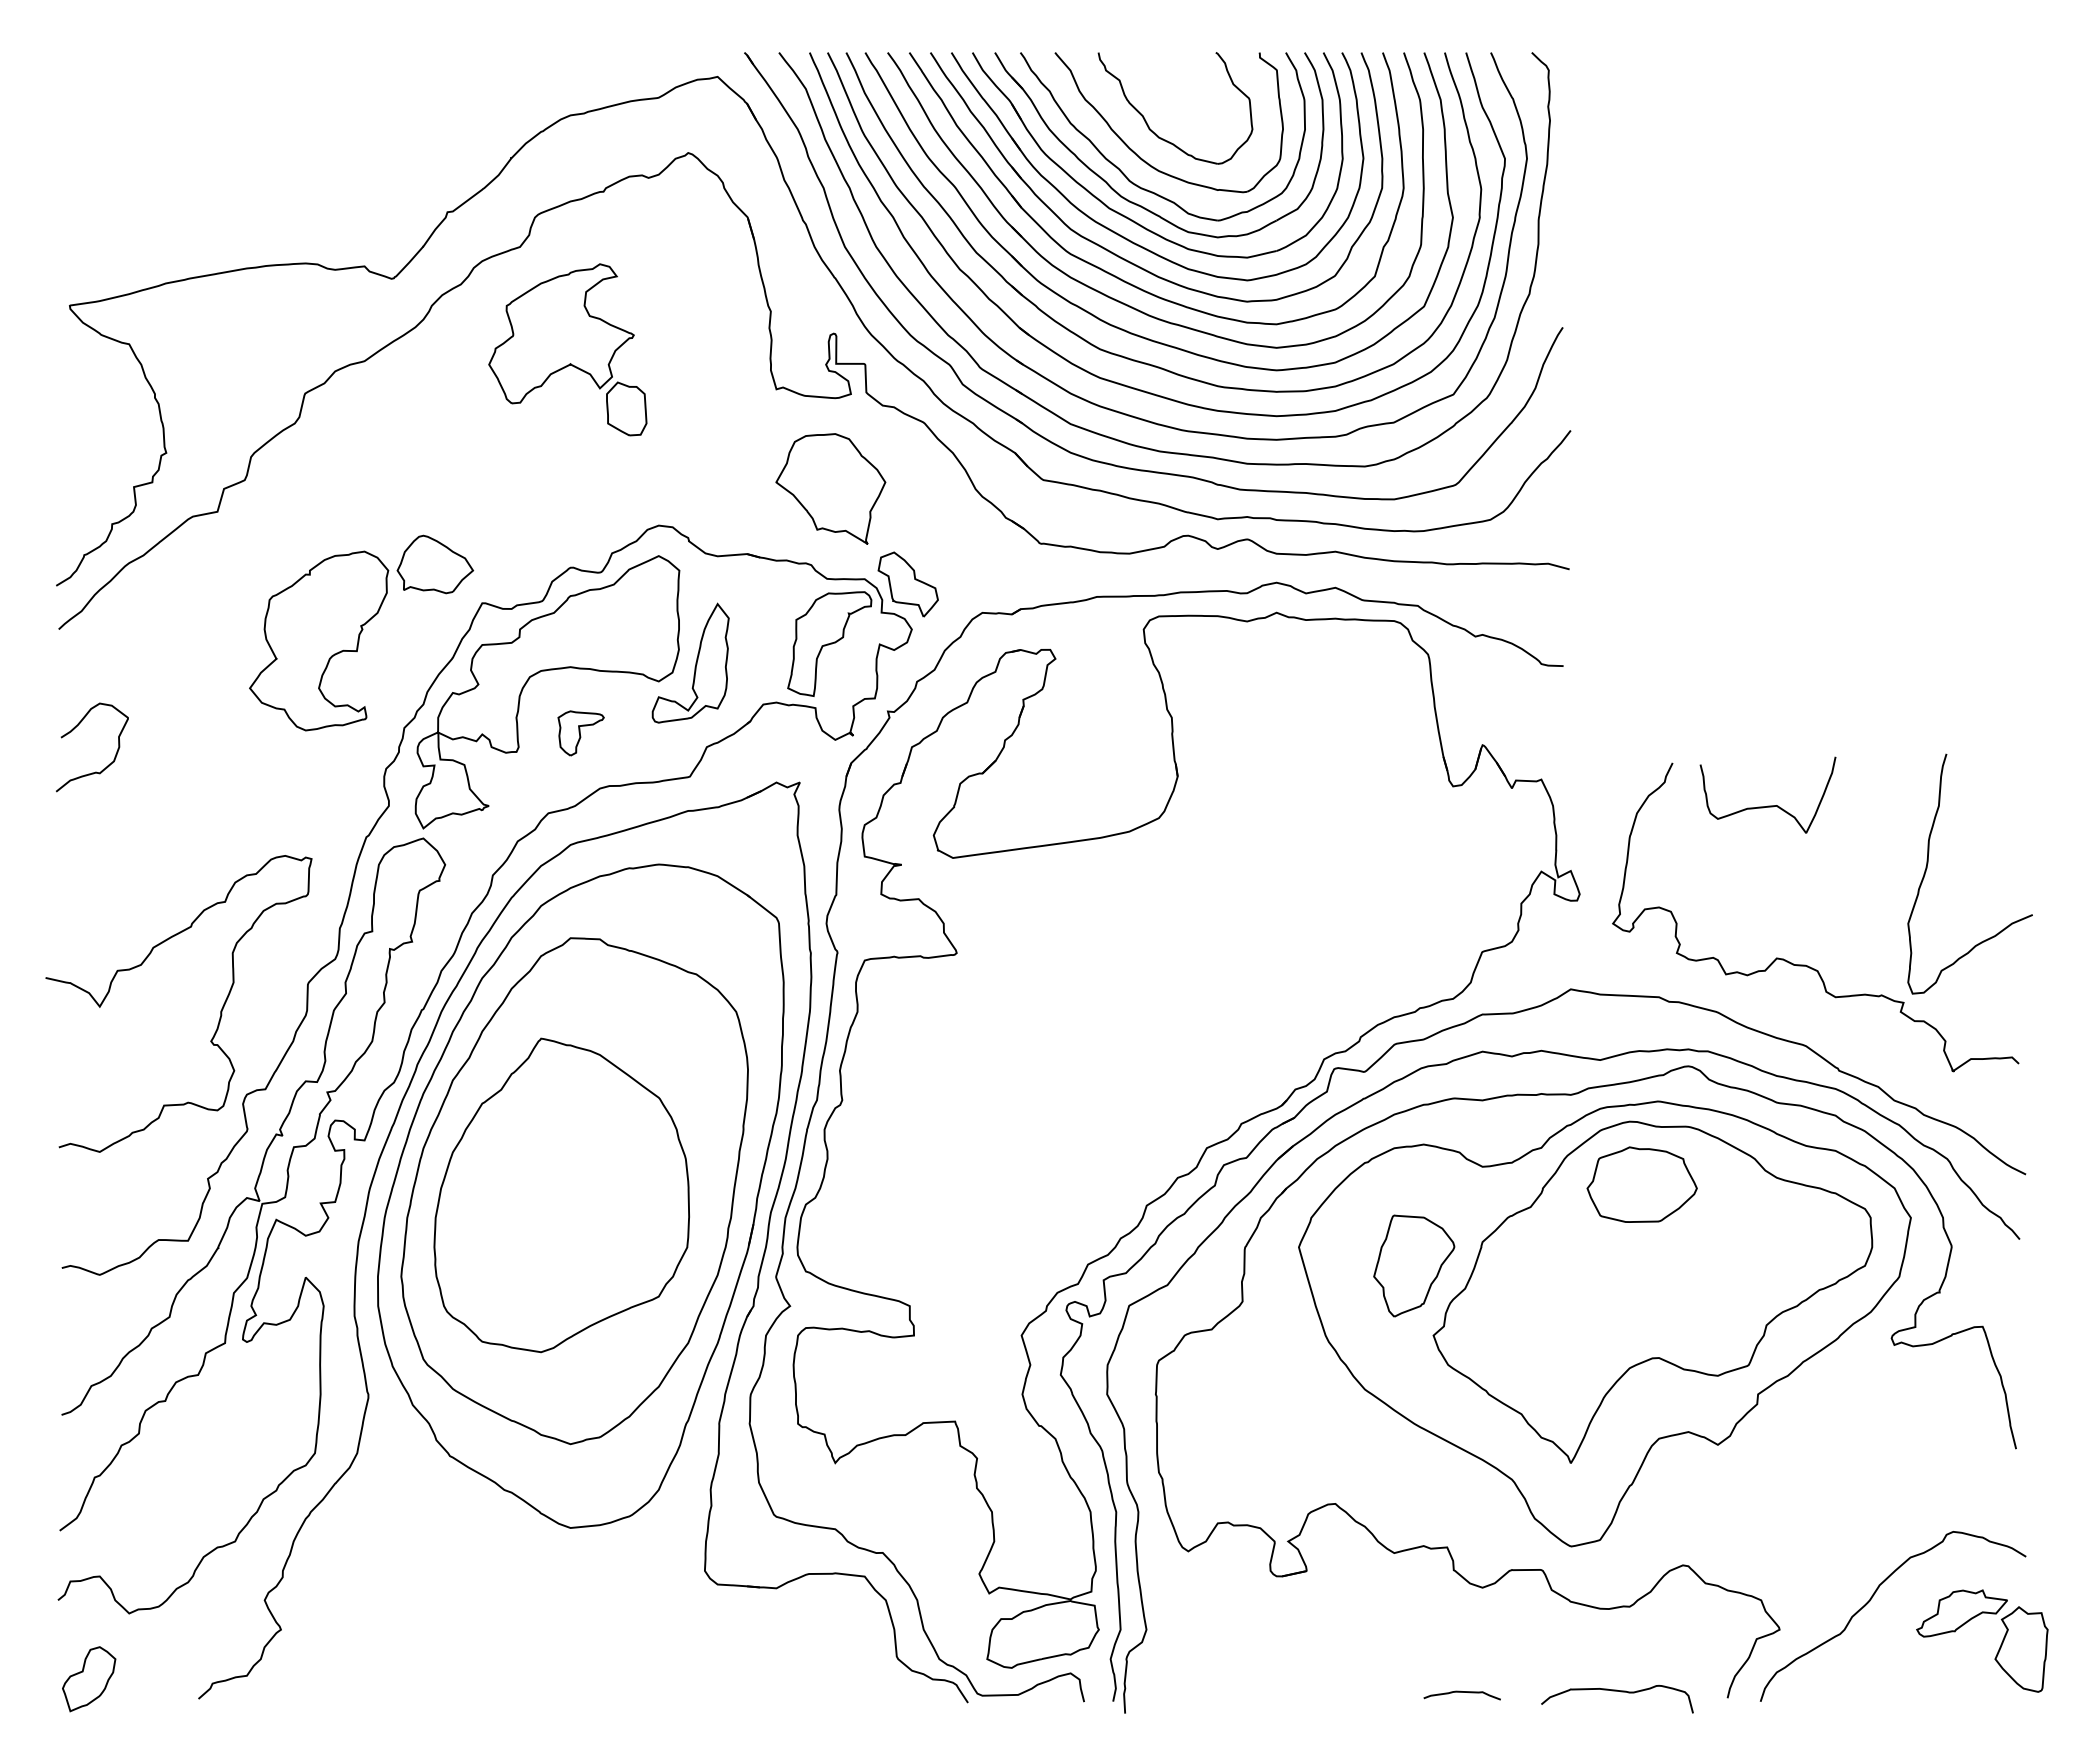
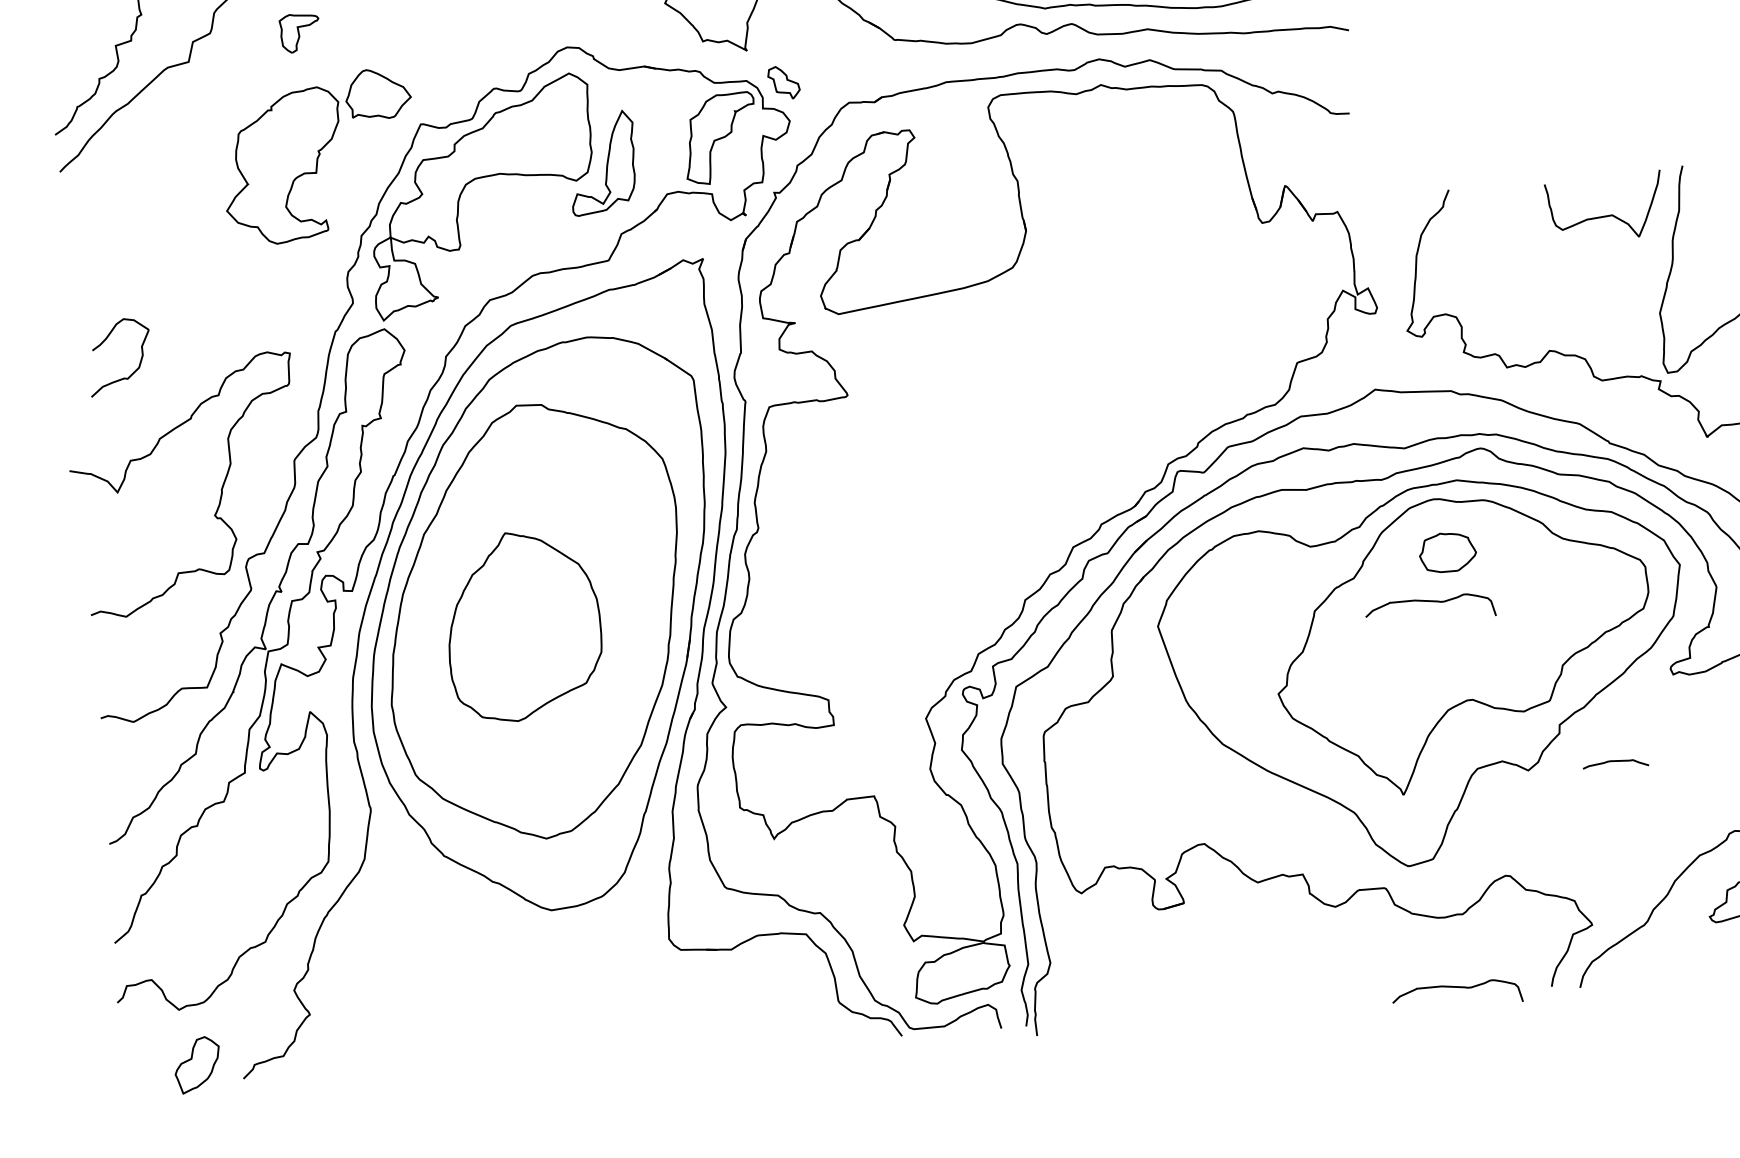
part: (907, 584) -> (783, 82), size x0.6
part: (580, 733) -> (299, 33), moved
curve: (109, 763) -> (135, 369), moved
curve: (1767, 805) -> (1604, 215), moved
part: (1641, 1184) -> (1447, 552), size x0.6
part: (561, 1195) -> (523, 626), size x0.7
curve: (1620, 1241) -> (1432, 602), added
part: (1414, 1265) -> (1257, 635), removed
part: (89, 1679) -> (197, 1065), moved
curve: (1461, 1692) -> (1615, 761), moved

